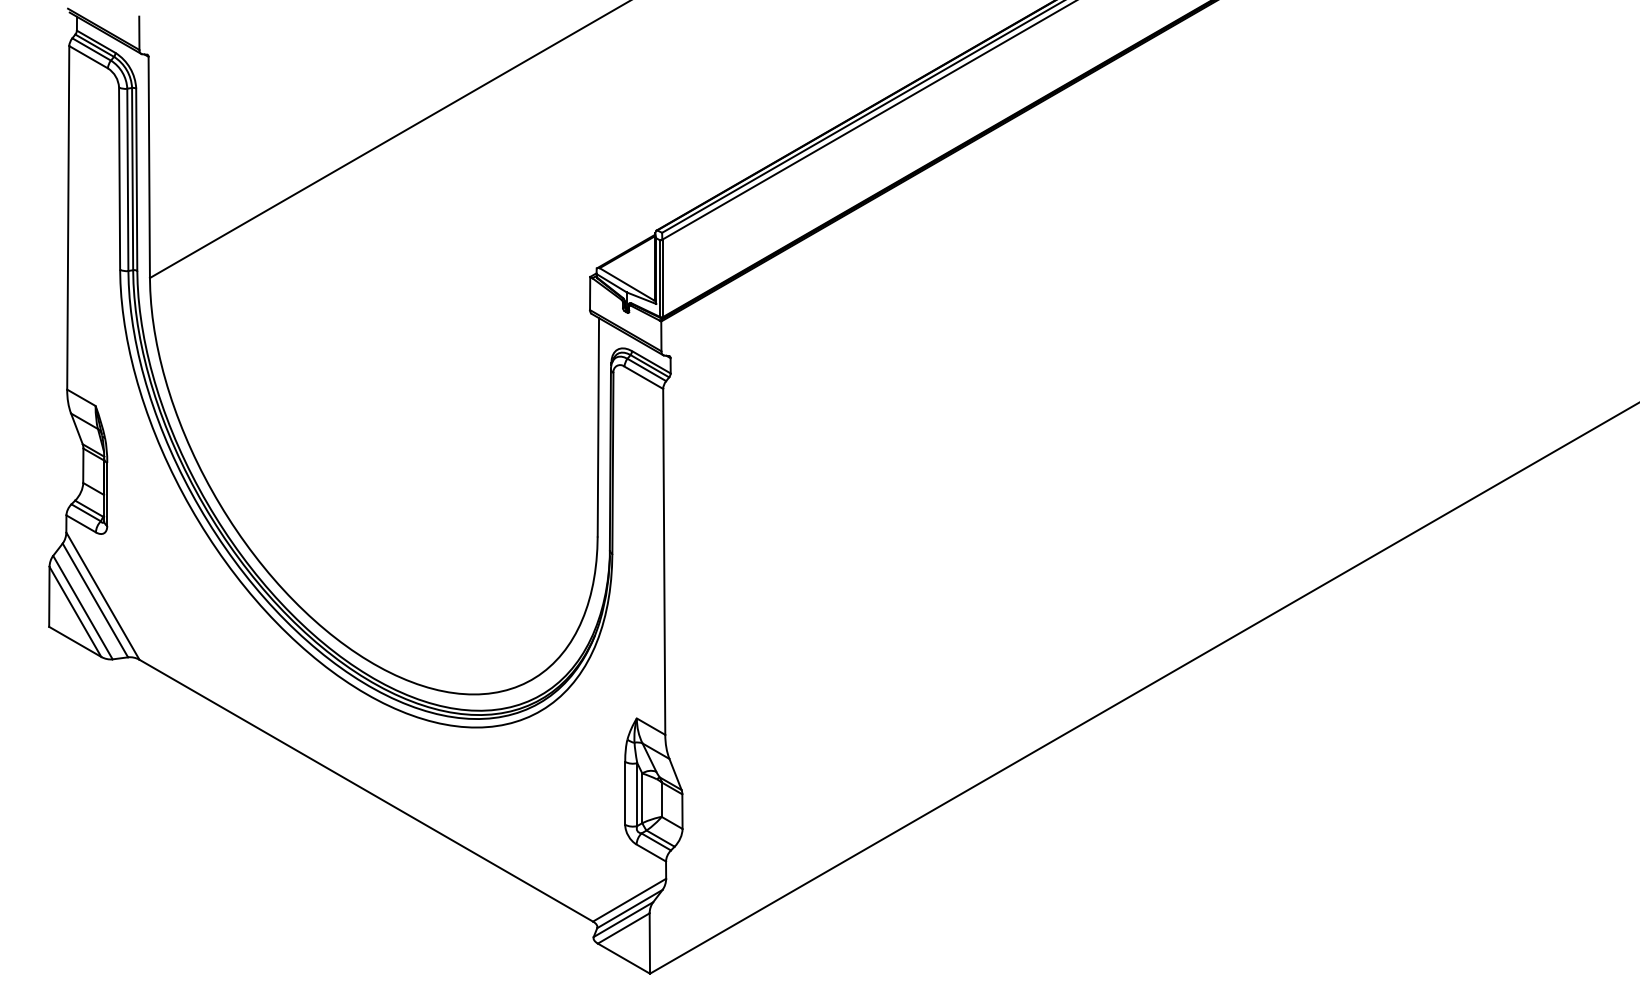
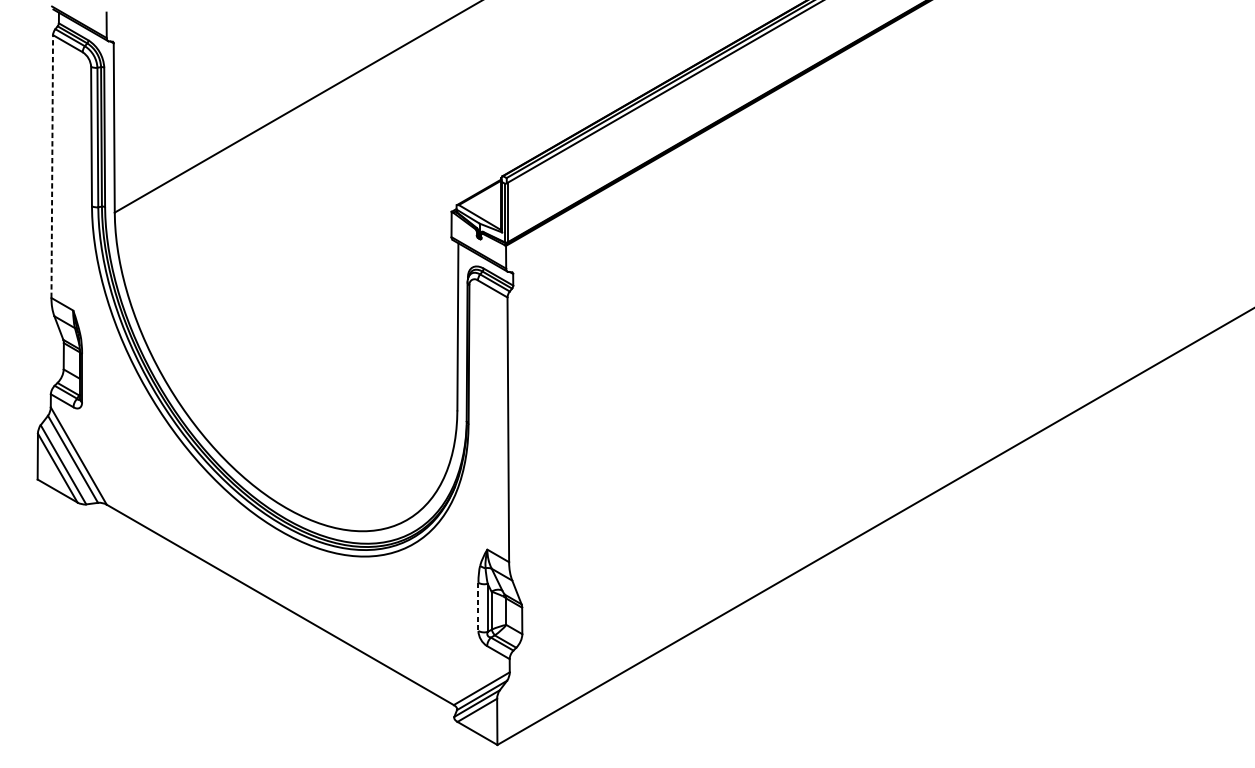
line: (68, 217) -> (52, 166), solid -> dashed
line: (625, 793) -> (478, 607), solid -> dashed

